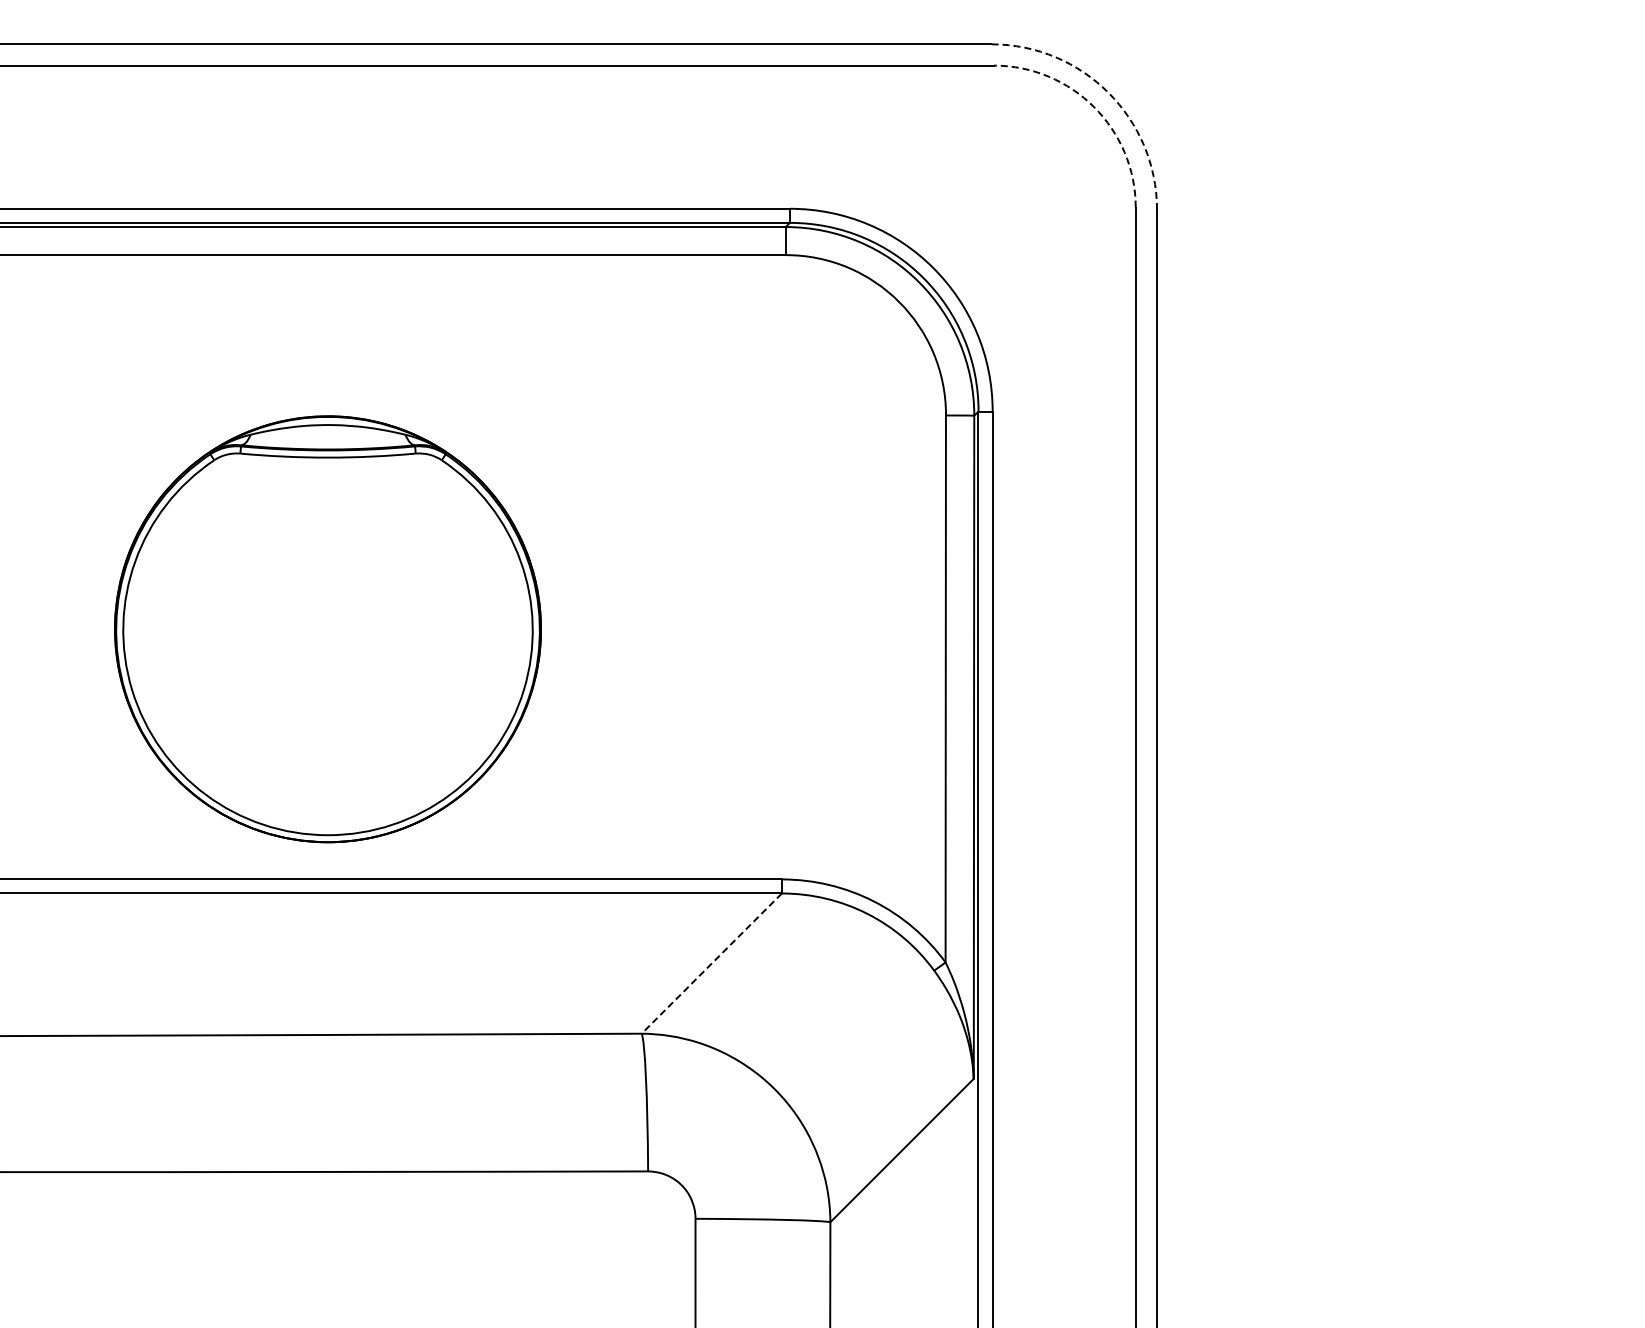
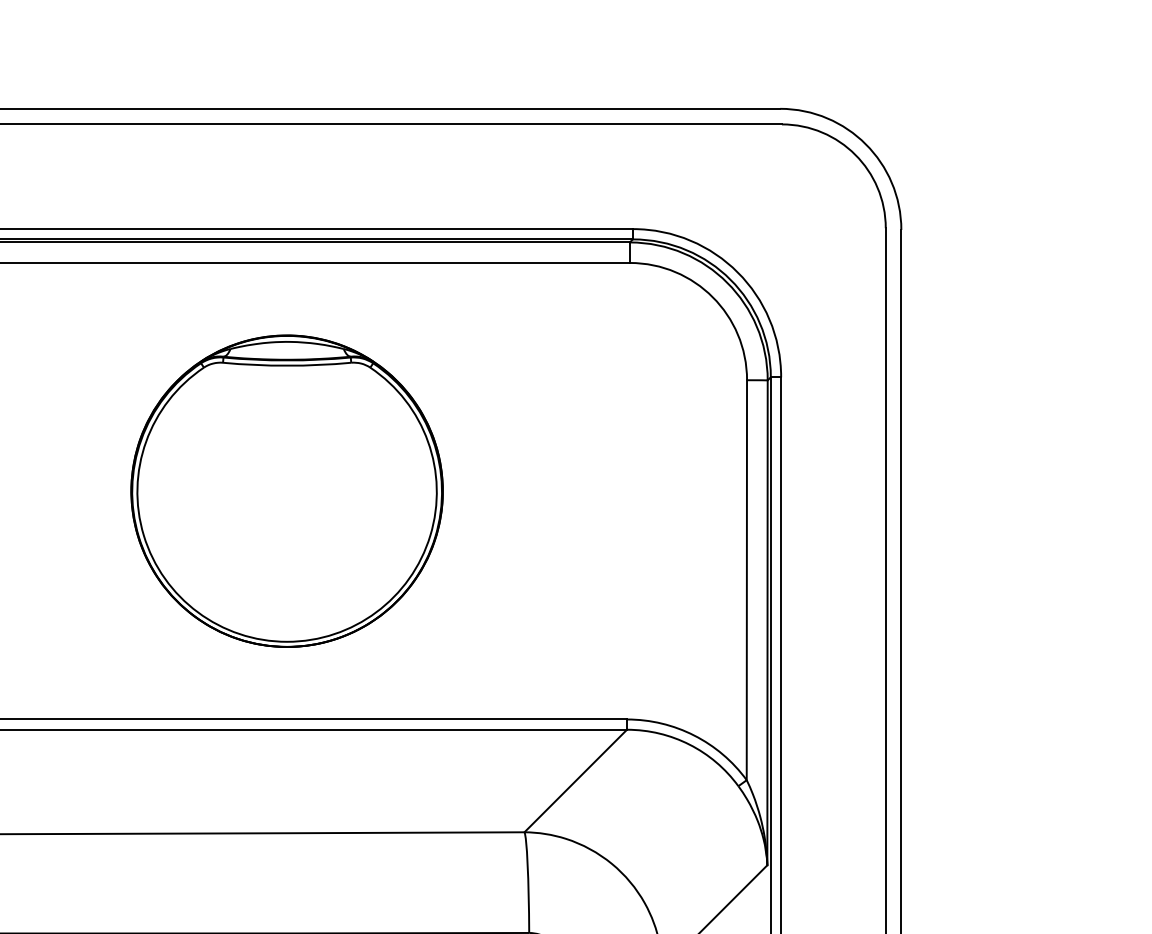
arc: (1108, 92) -> (865, 144), dashed -> solid
arc: (1094, 107) -> (855, 155), dashed -> solid
part: (327, 629) -> (286, 491), moved
line: (711, 963) -> (575, 780), dashed -> solid

